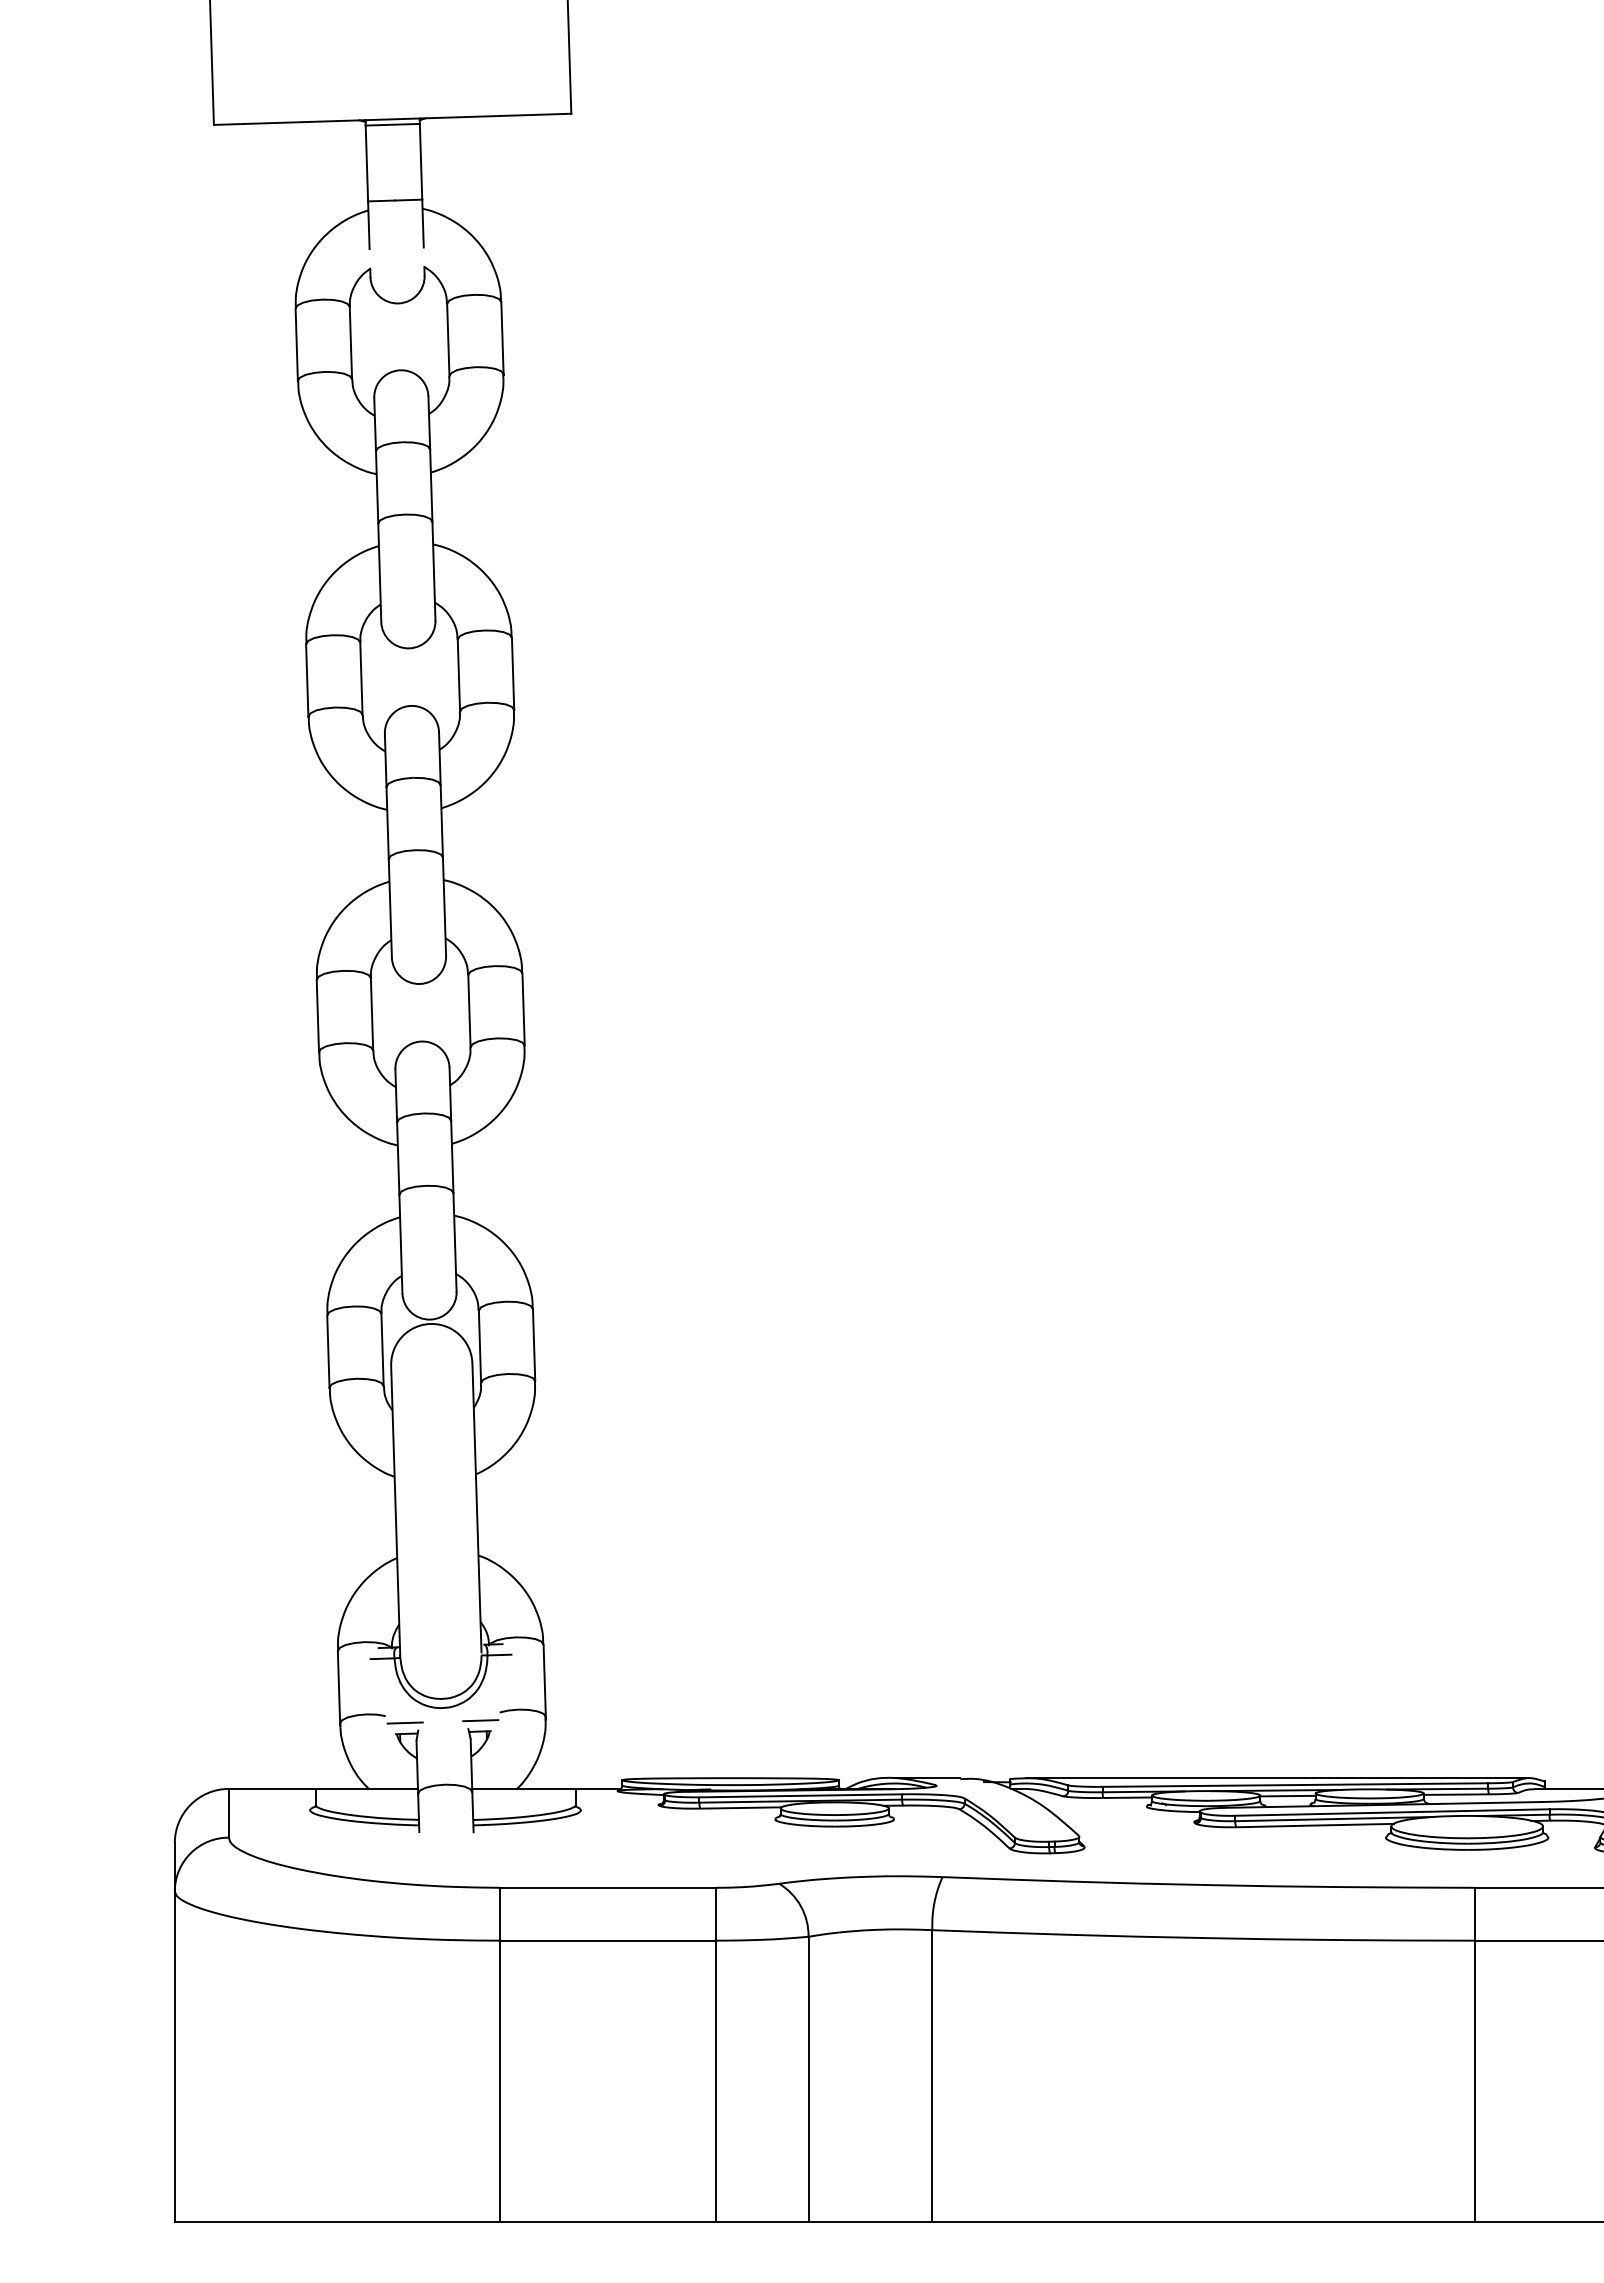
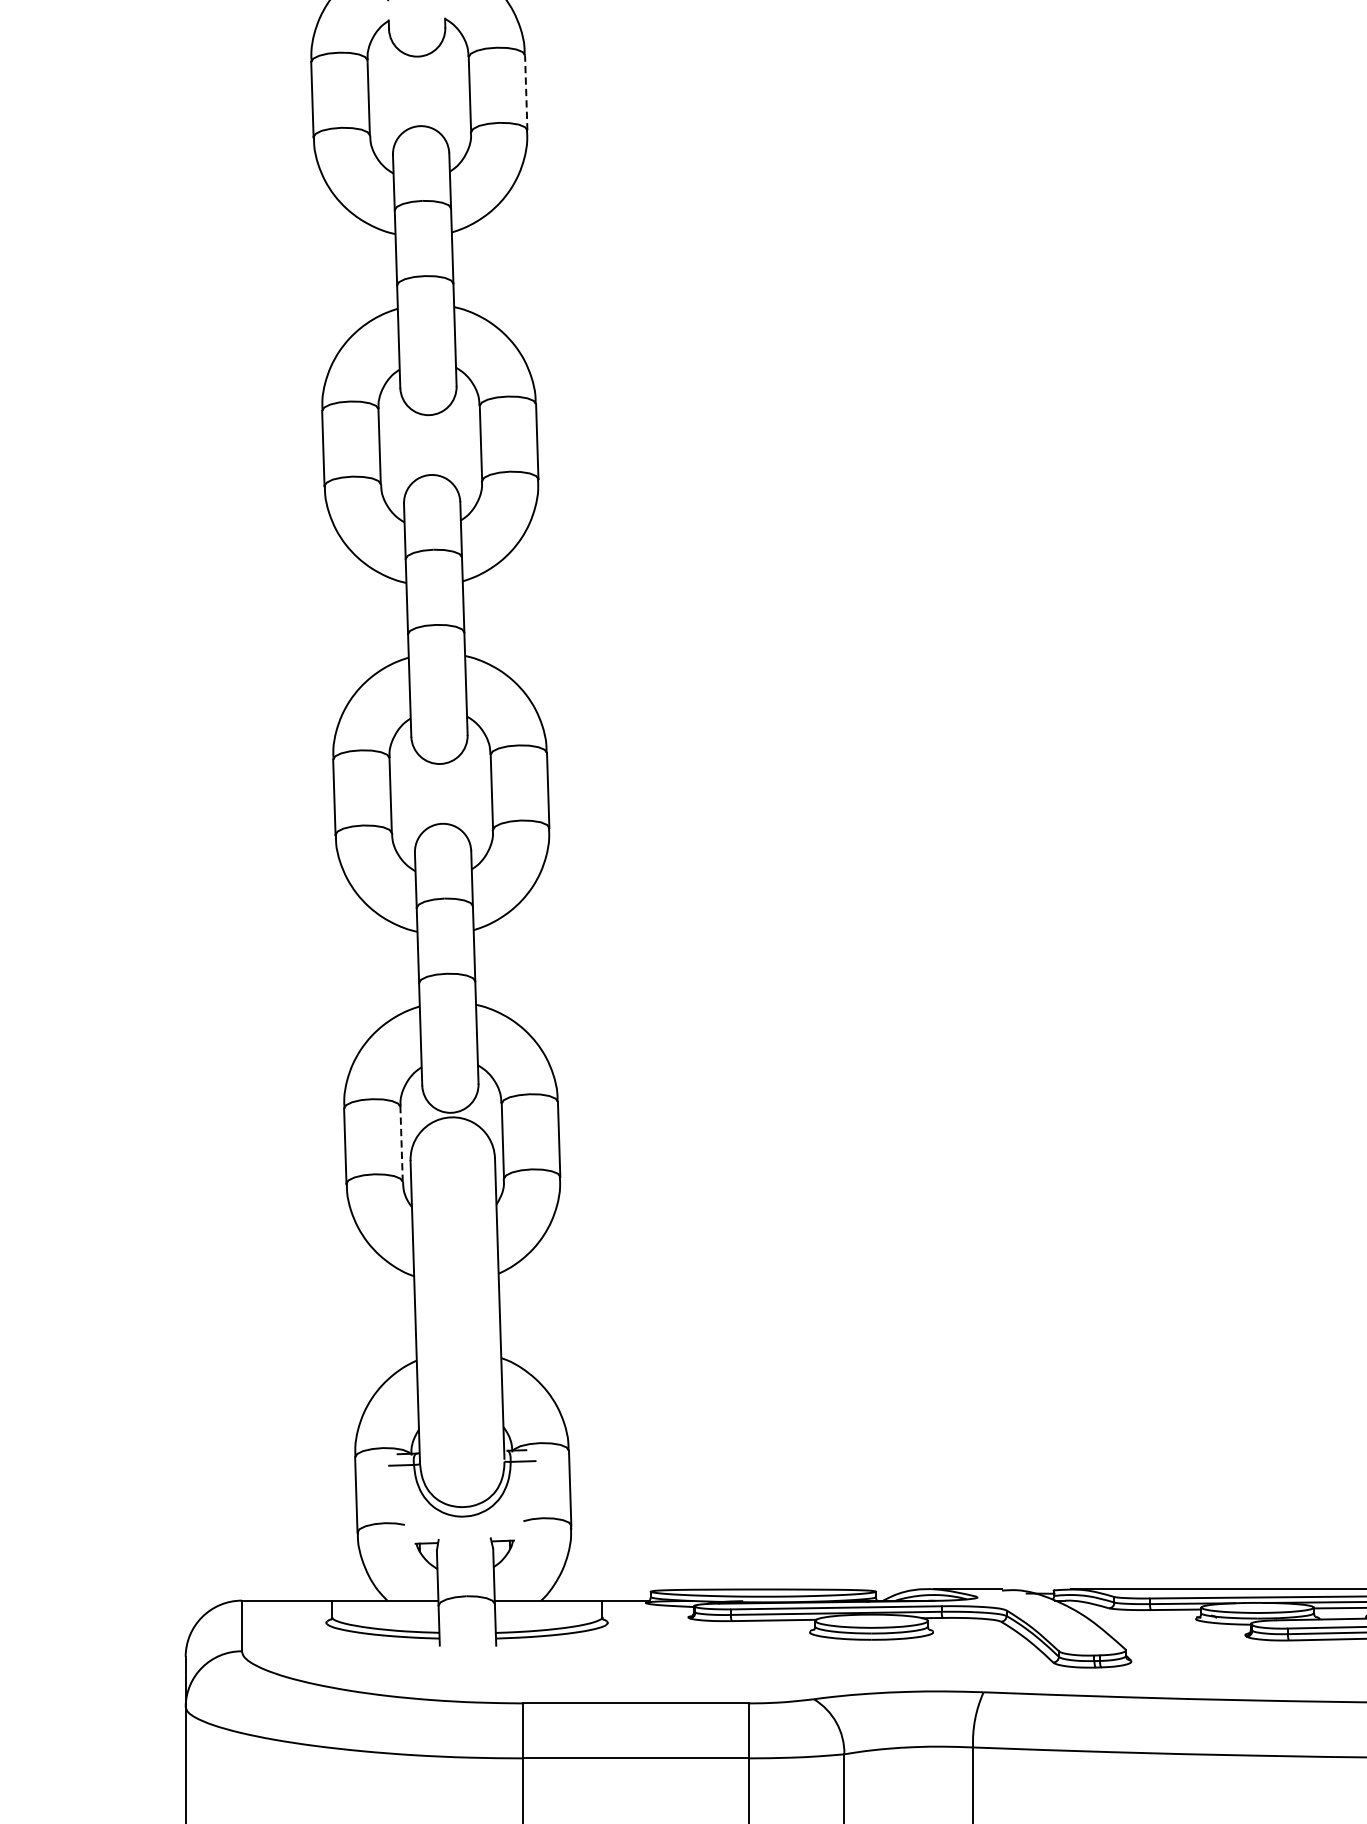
line: (502, 337) -> (526, 92), solid -> dashed
line: (382, 1349) -> (401, 1143), solid -> dashed
line: (480, 1720) -> (503, 1529), removed
line: (404, 1722) -> (424, 1531), removed

